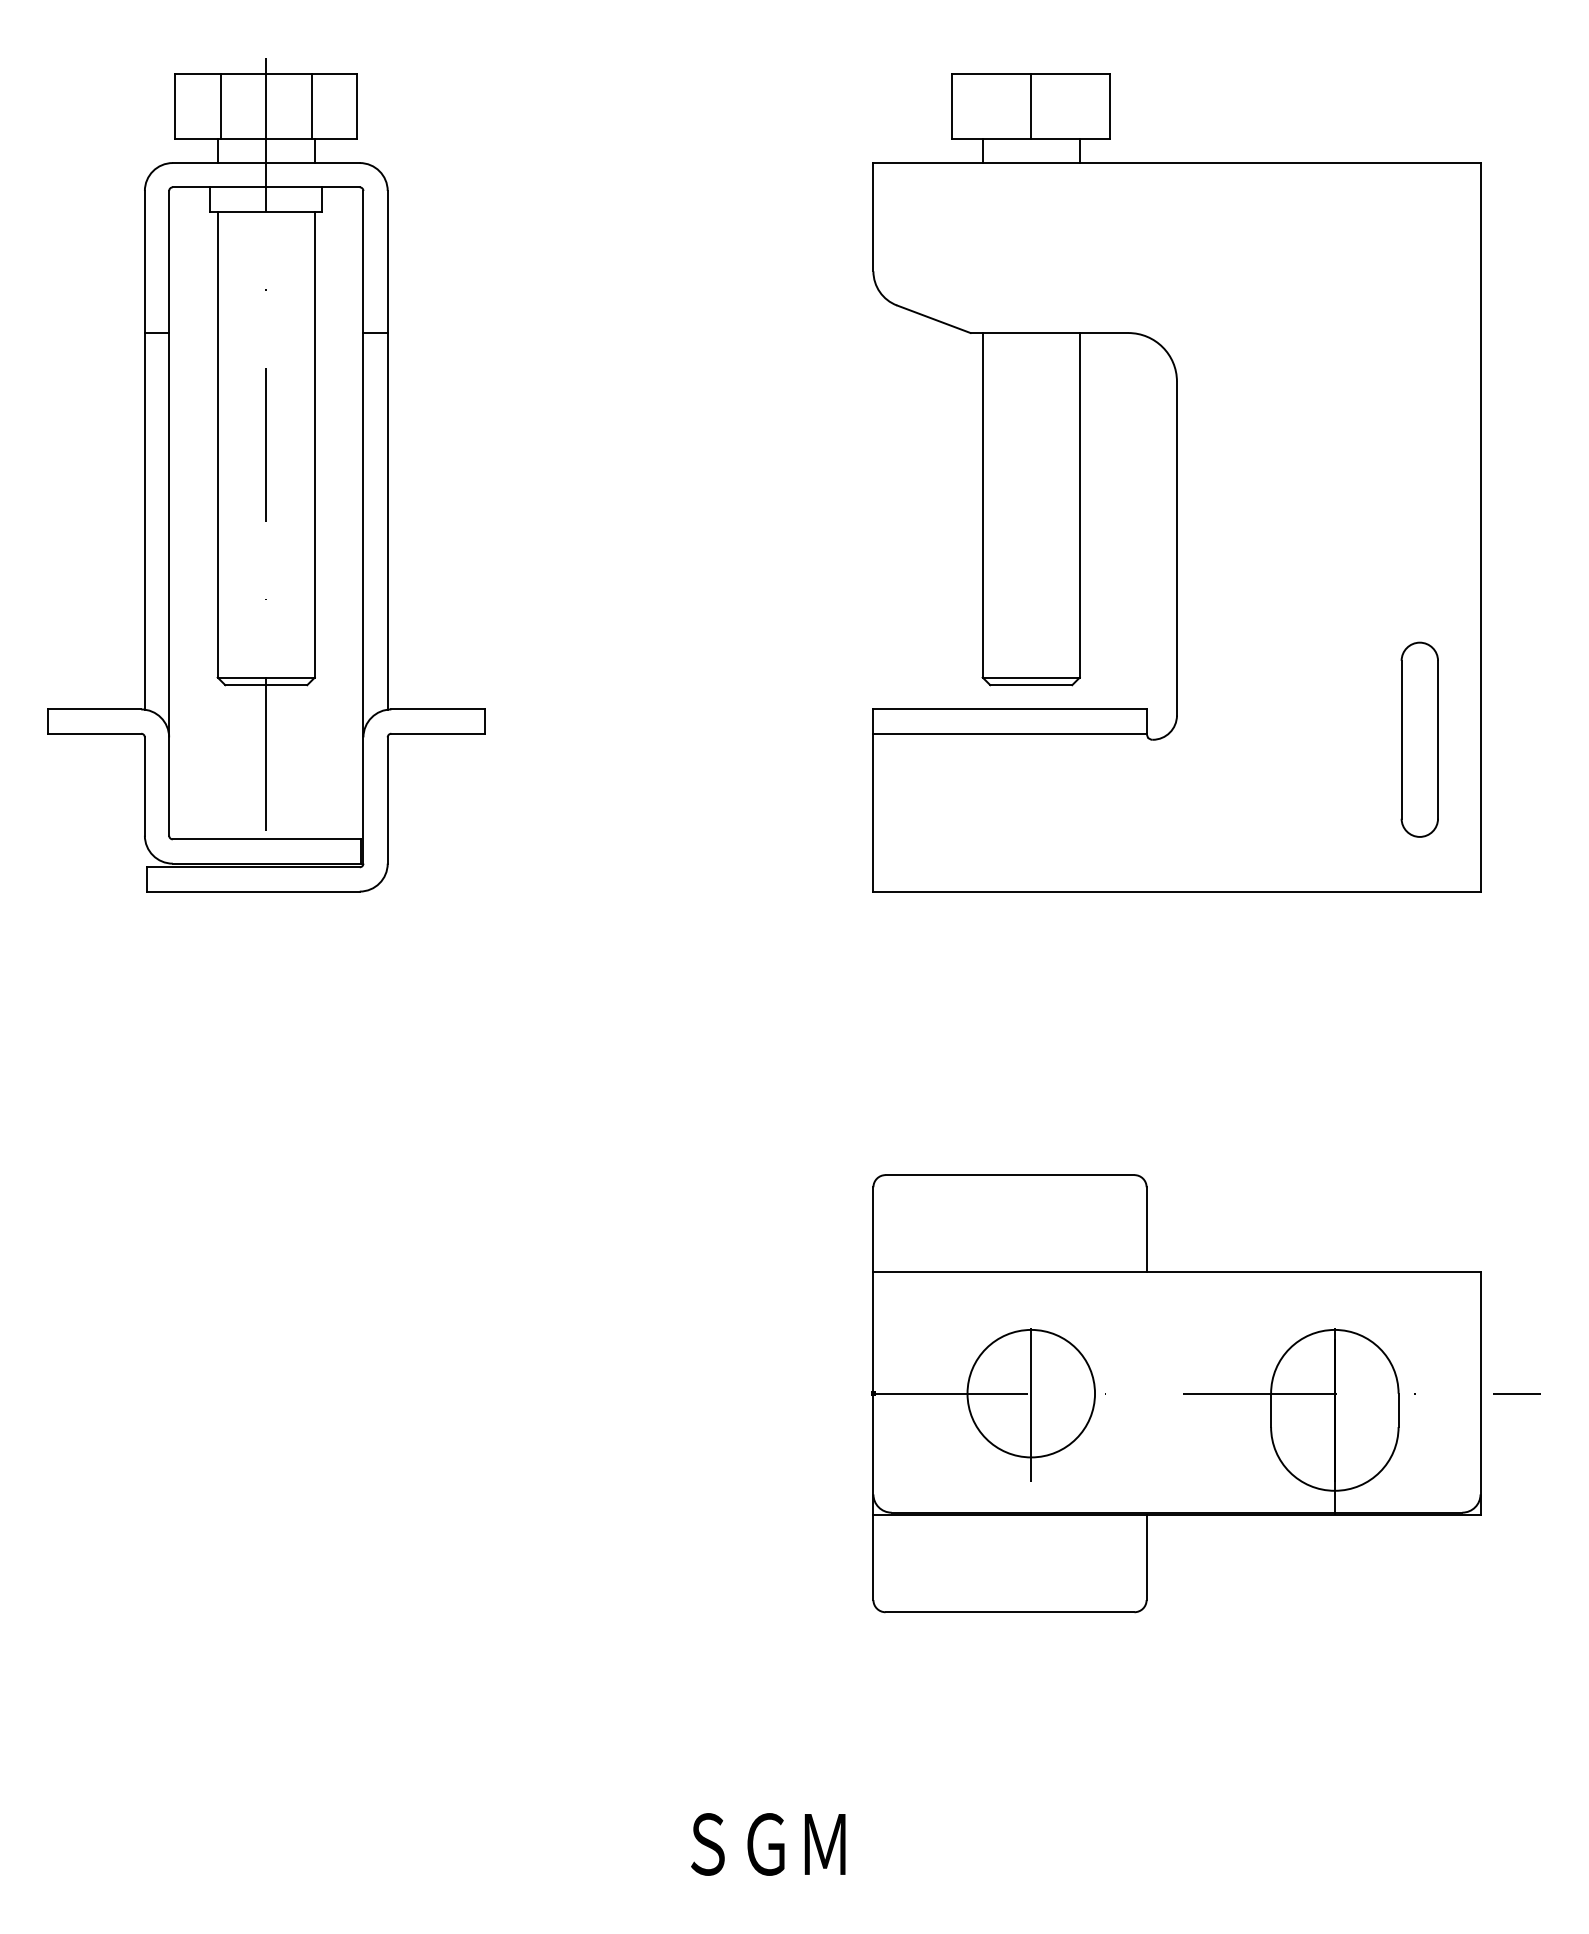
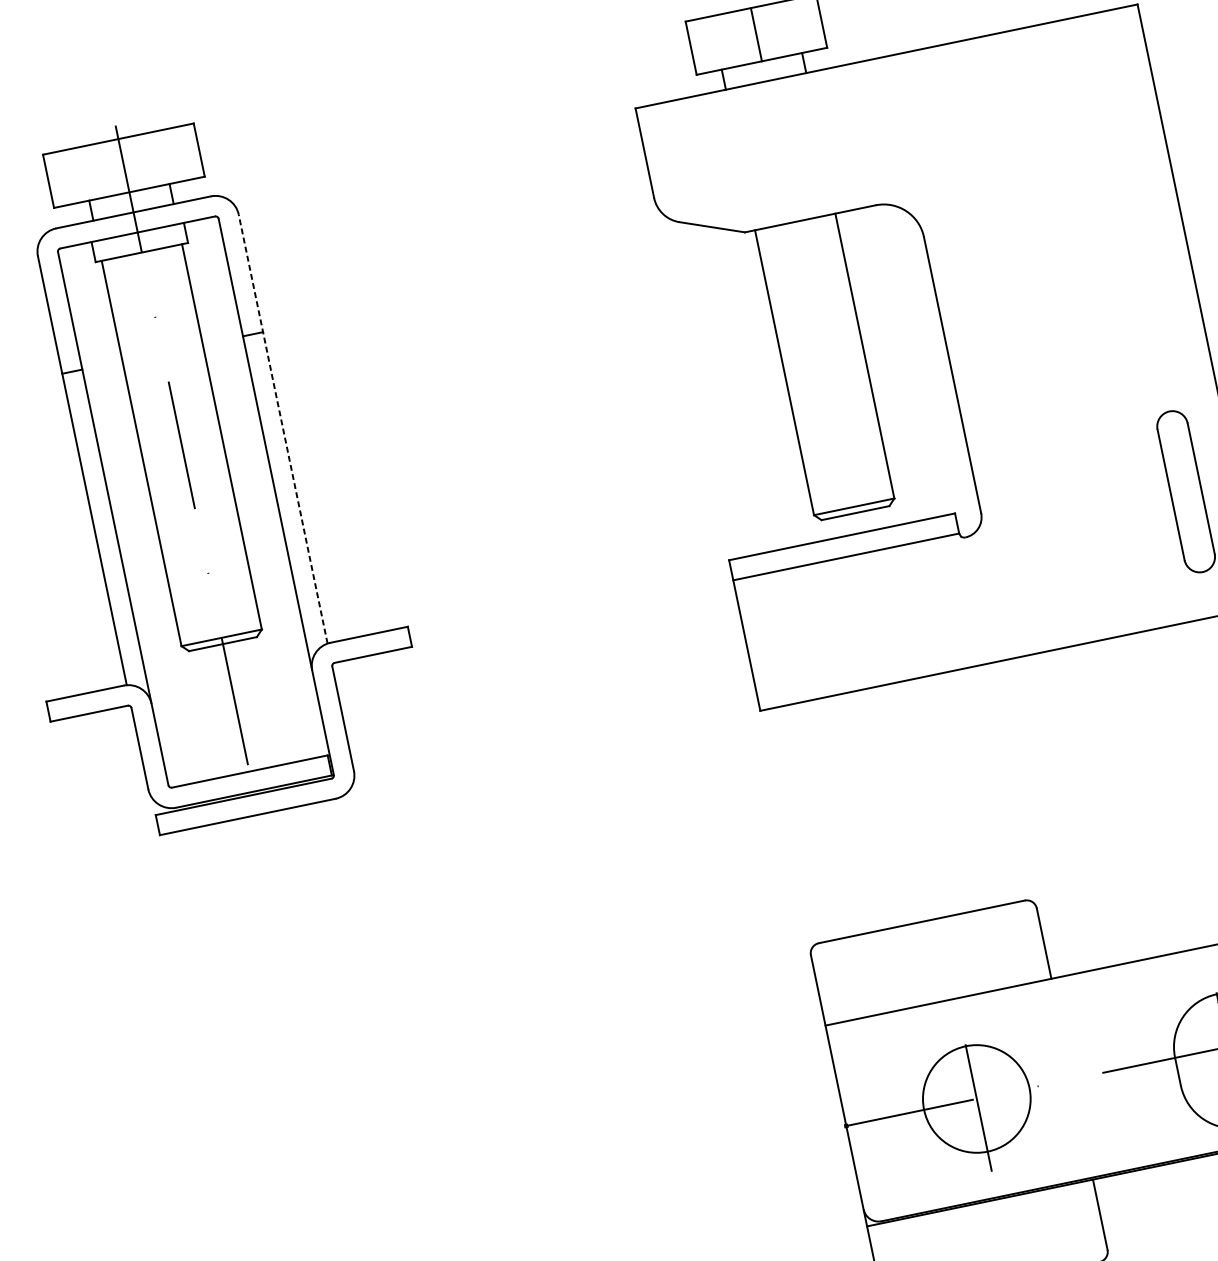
line: (220, 106) -> (86, 173), removed
line: (311, 106) -> (161, 157), removed
line: (387, 449) -> (282, 428), solid -> dashed

